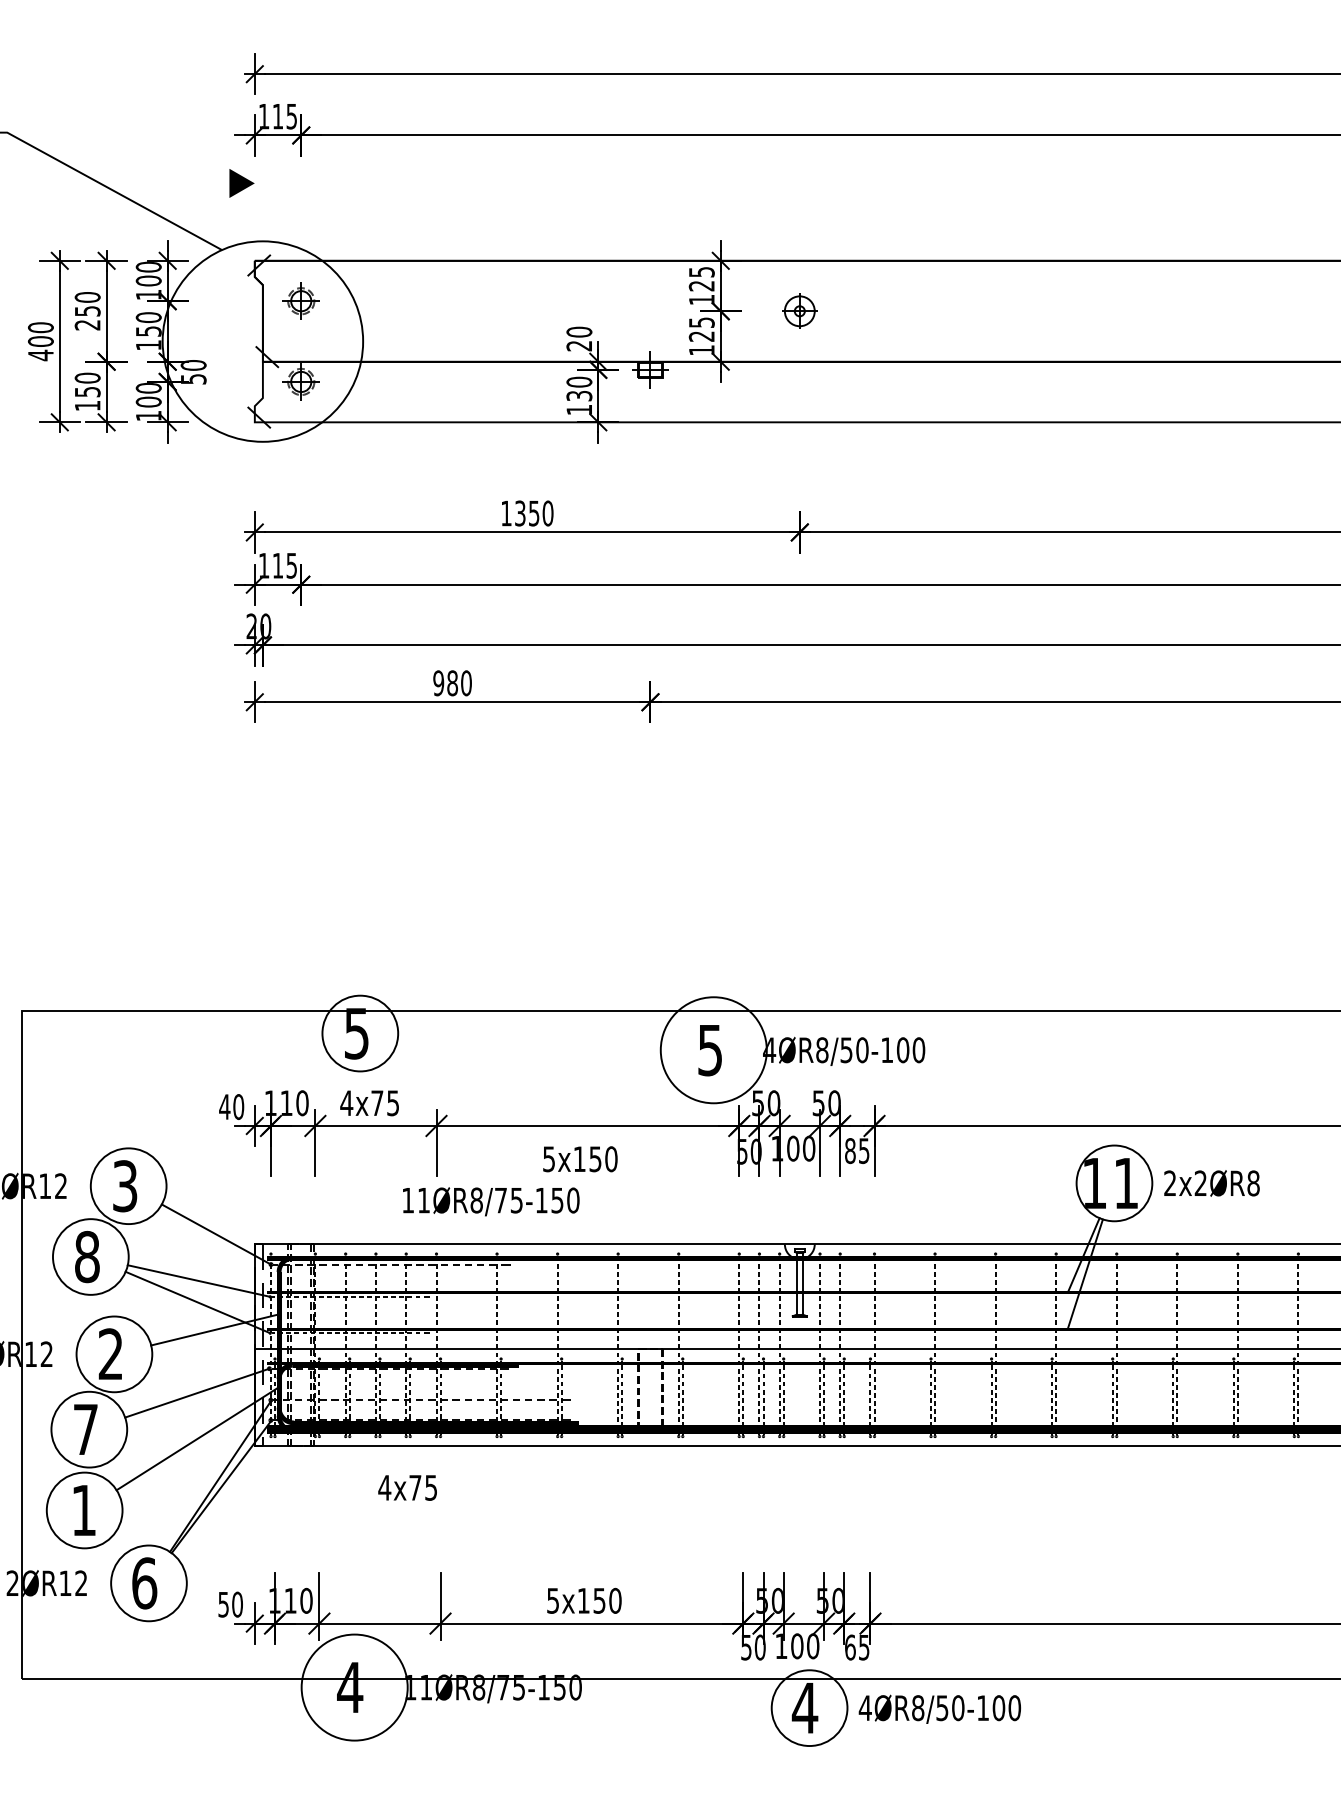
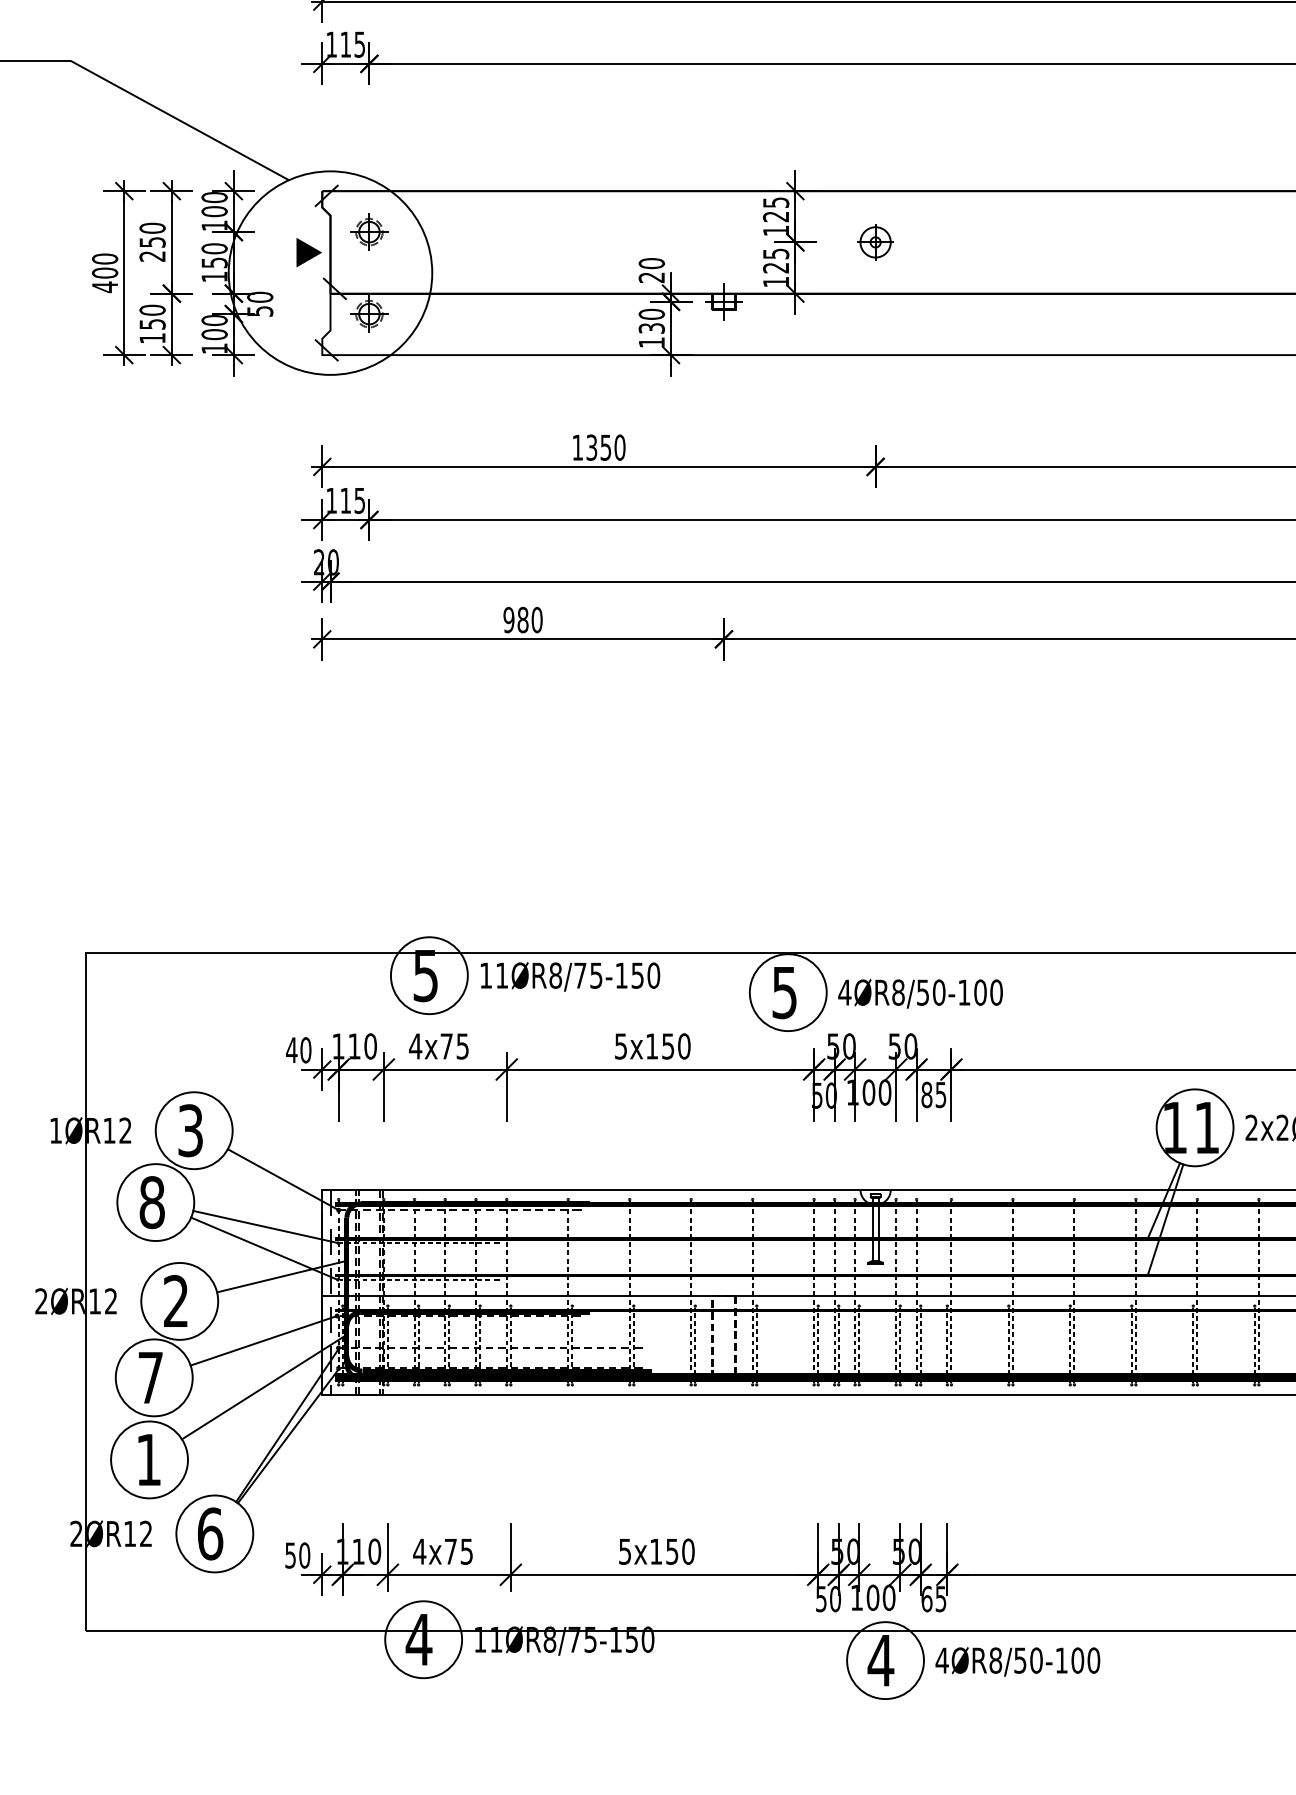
part: (241, 183) -> (308, 252), moved
circle: (713, 1050) -> (787, 992), size x0.71
text: (580, 1159) -> (652, 1046), moved
text: (491, 1201) -> (570, 976), moved
text: (407, 1487) -> (442, 1551), moved
circle: (354, 1687) -> (423, 1639), size x0.71

